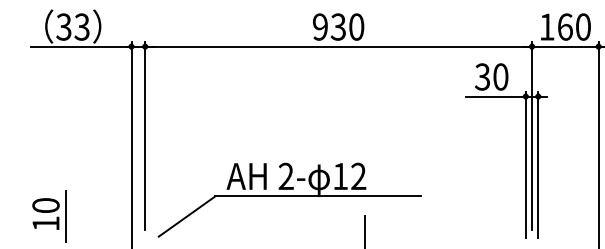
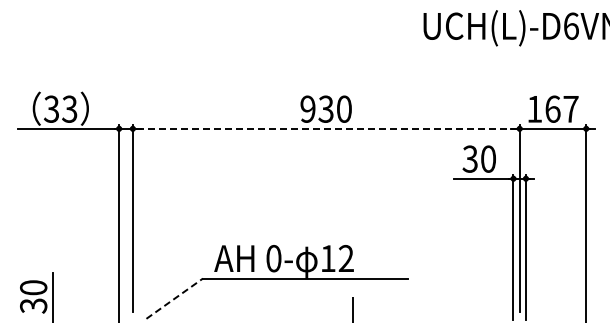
text: (582, 26) -> (570, 108), 160 -> 167
line: (338, 46) -> (326, 128), solid -> dashed
text: (285, 176) -> (273, 258), 2- -> 0-
line: (186, 216) -> (174, 298), solid -> dashed
text: (45, 223) -> (33, 305), 10 -> 30

